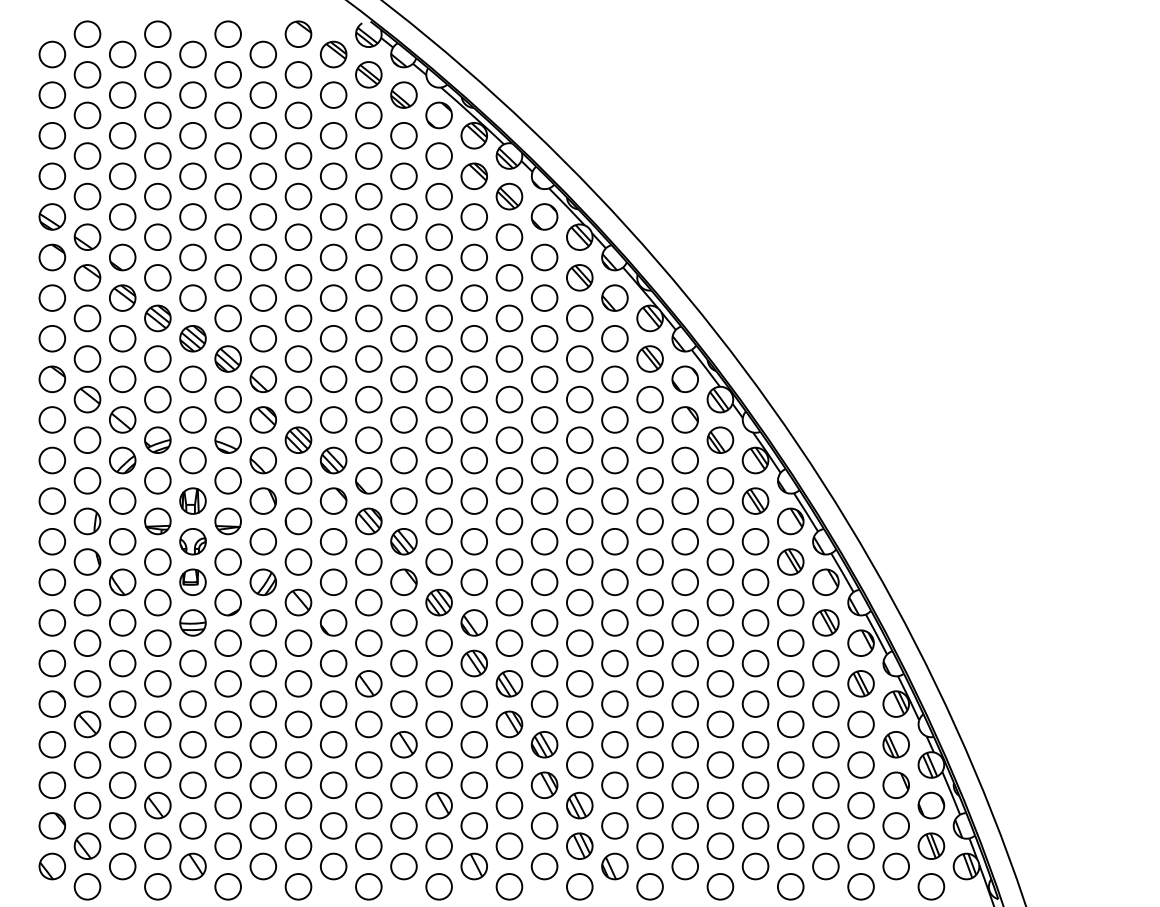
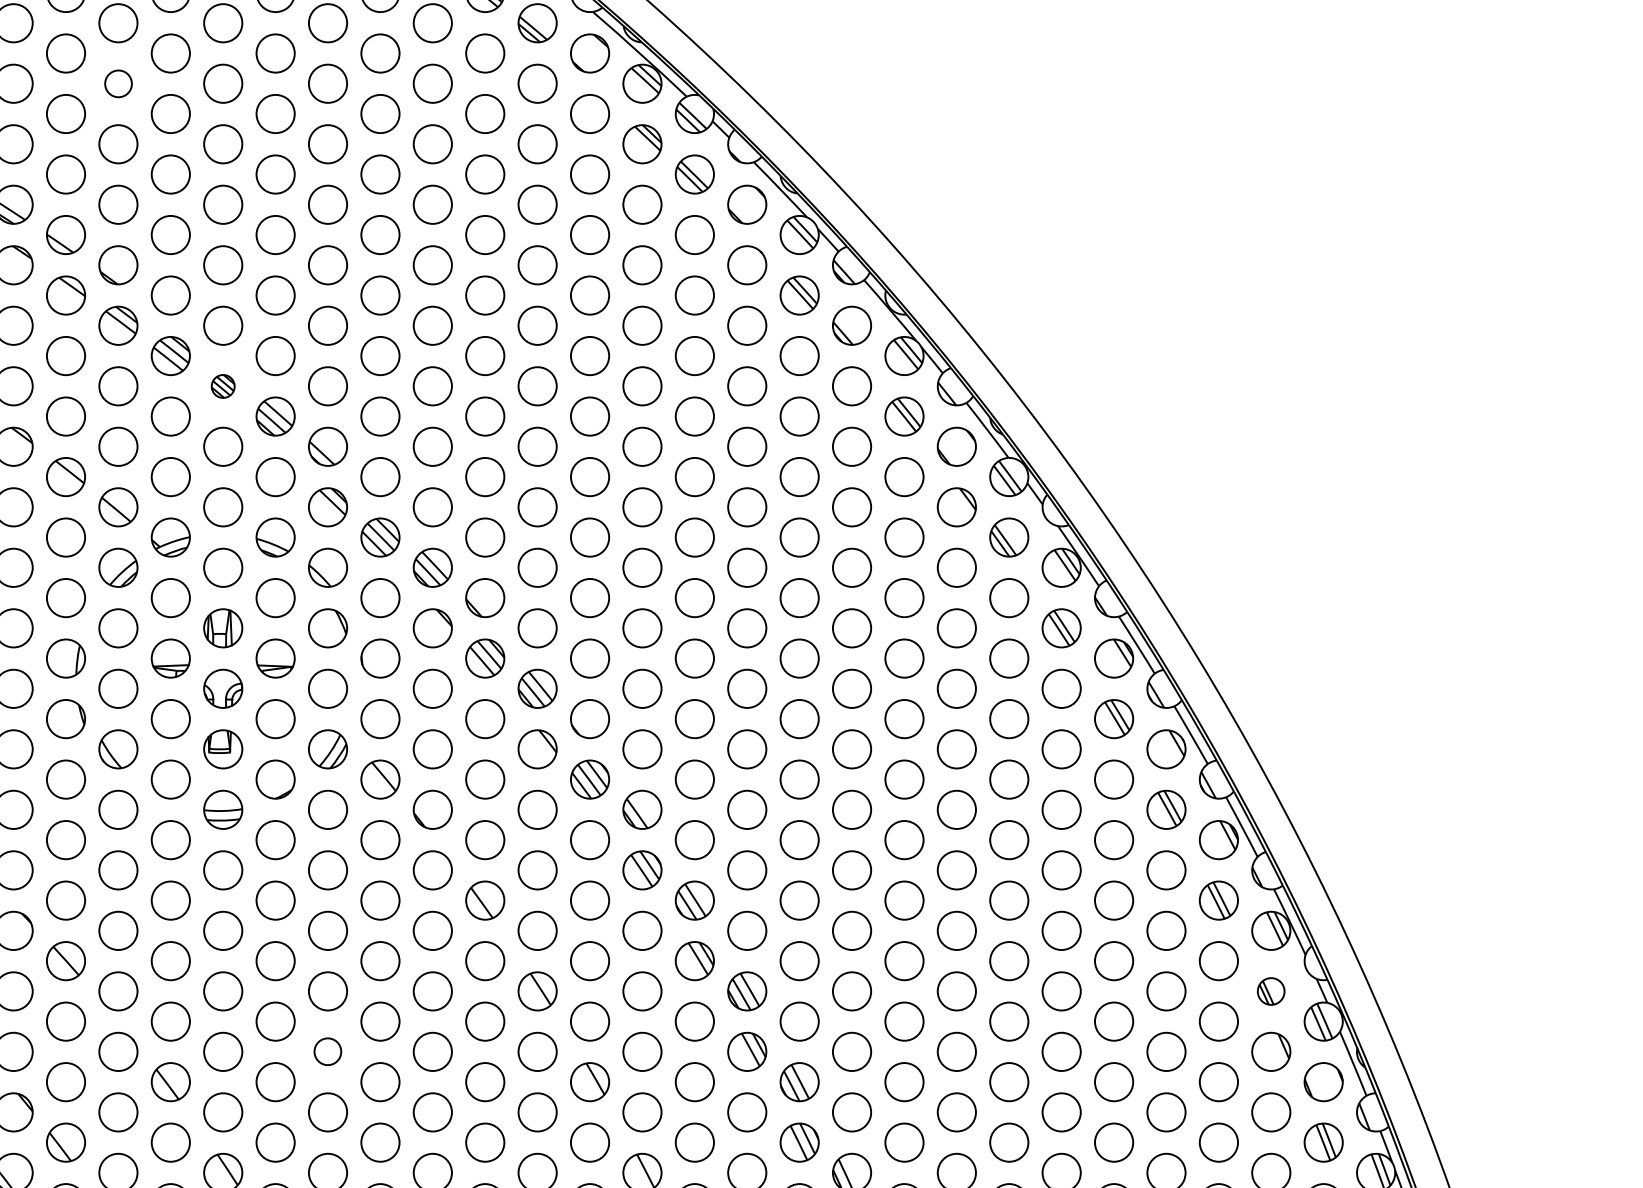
circle: (122, 135) -> (118, 83), size x0.7
part: (192, 338) -> (222, 385), size x0.6
part: (895, 744) -> (1270, 991), size x0.7
circle: (262, 784) -> (326, 1050), size x0.7

